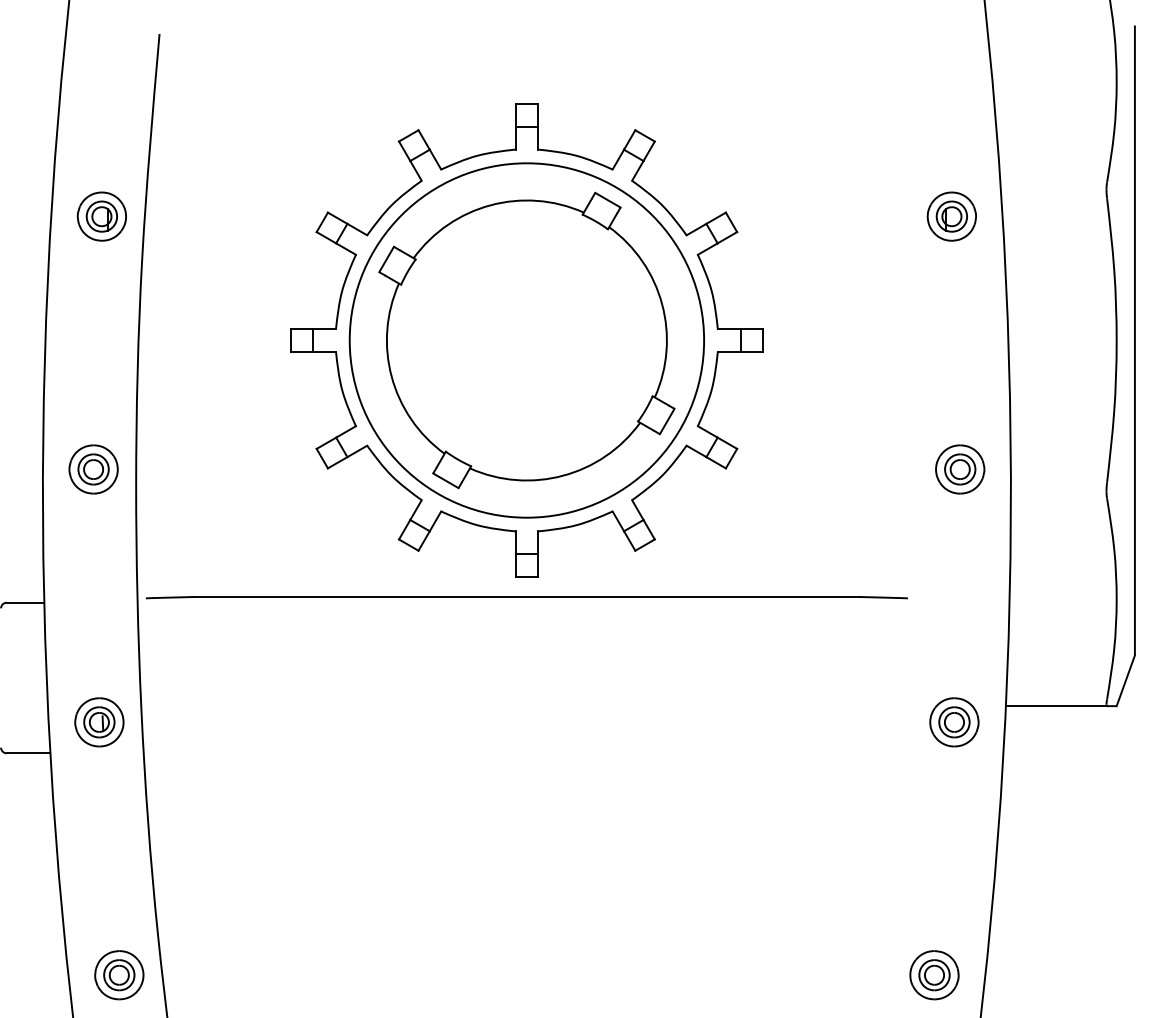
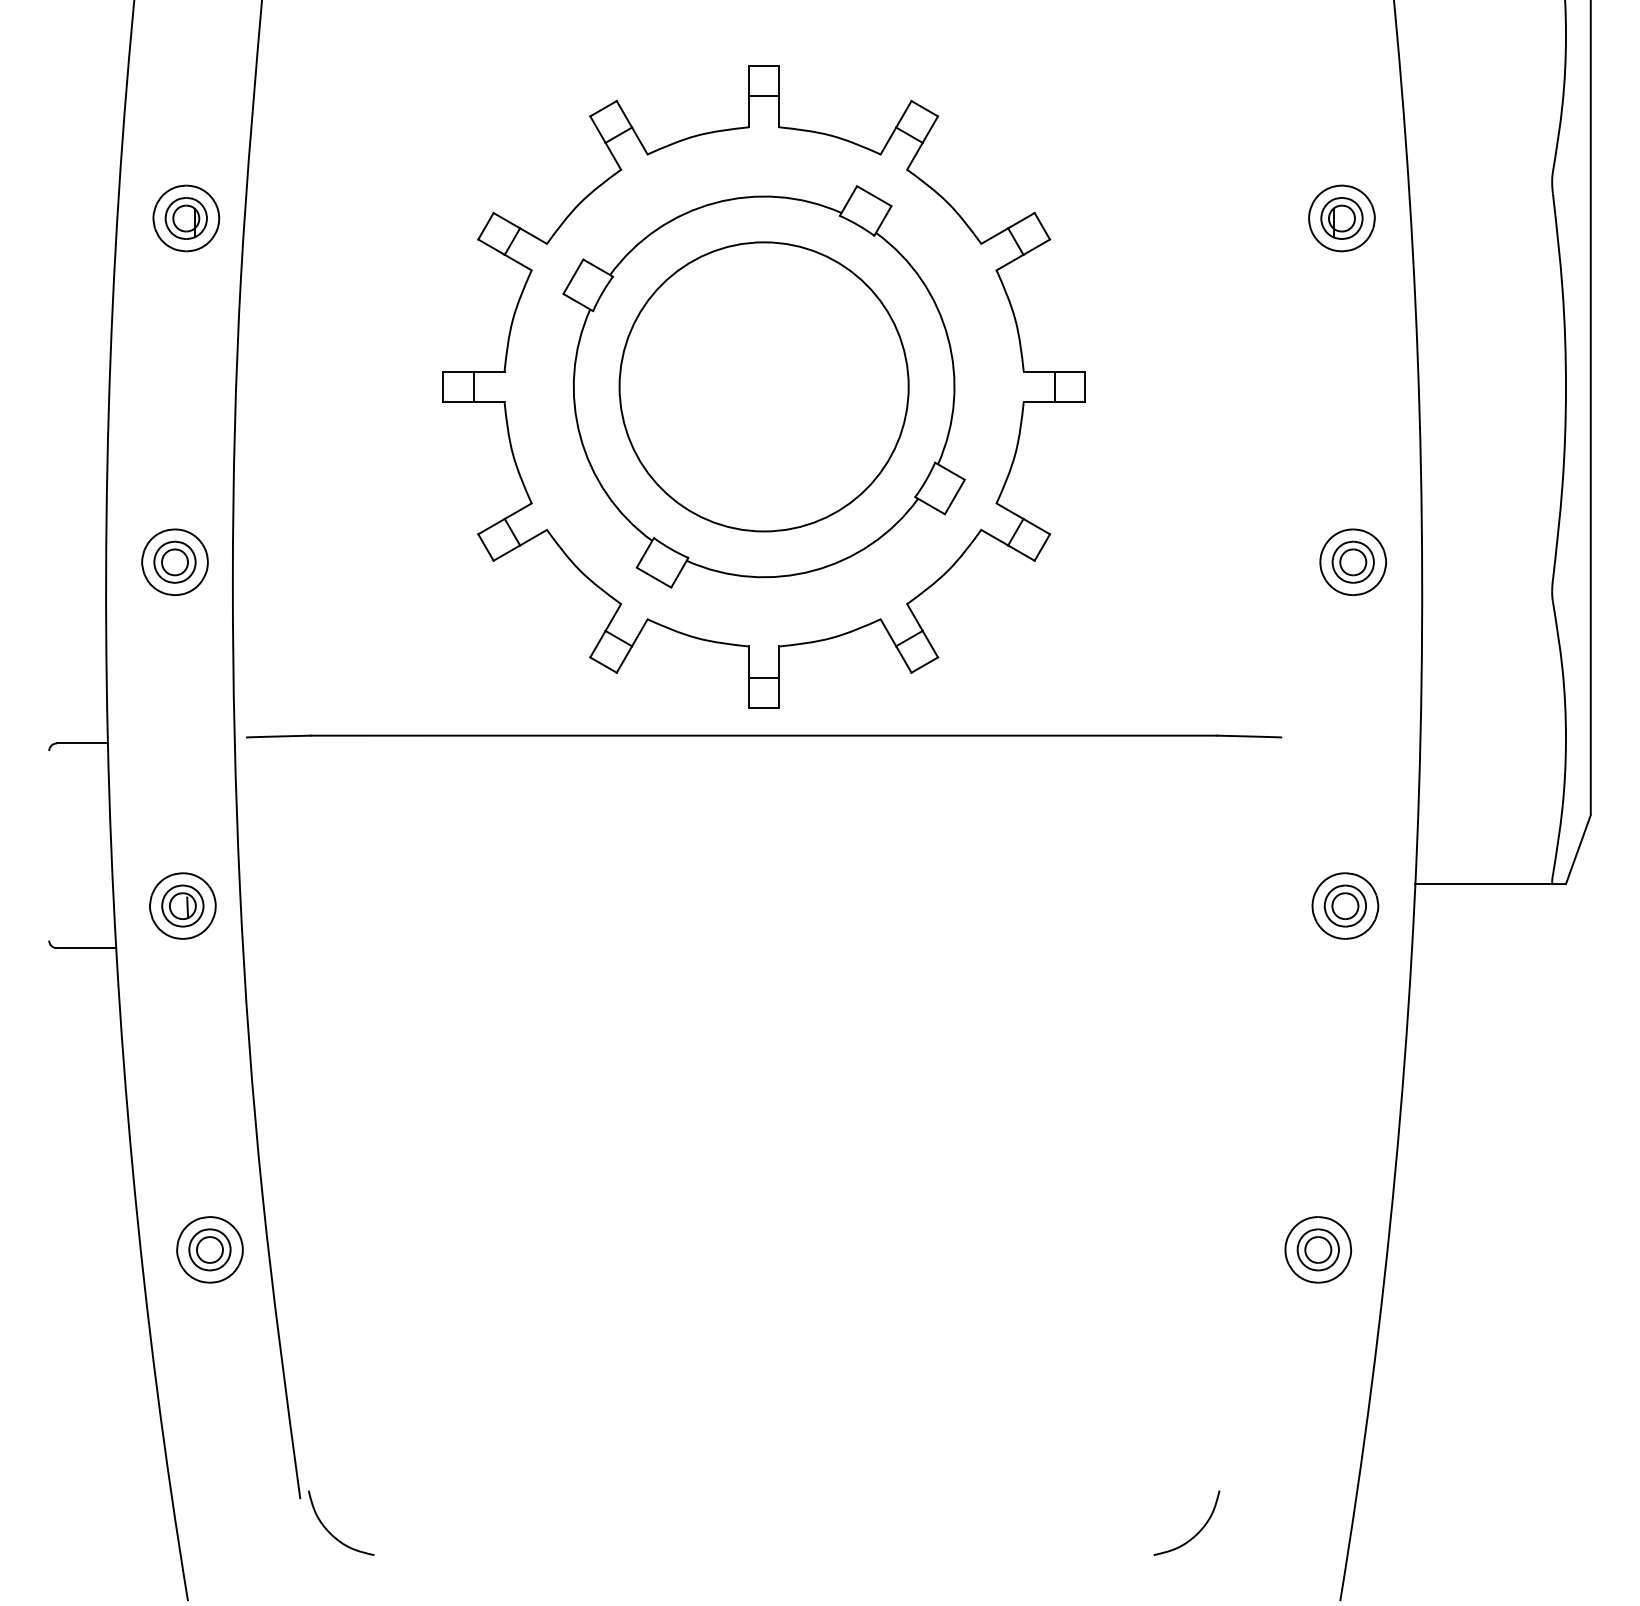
circle: (527, 340) -> (764, 386), size x0.6

